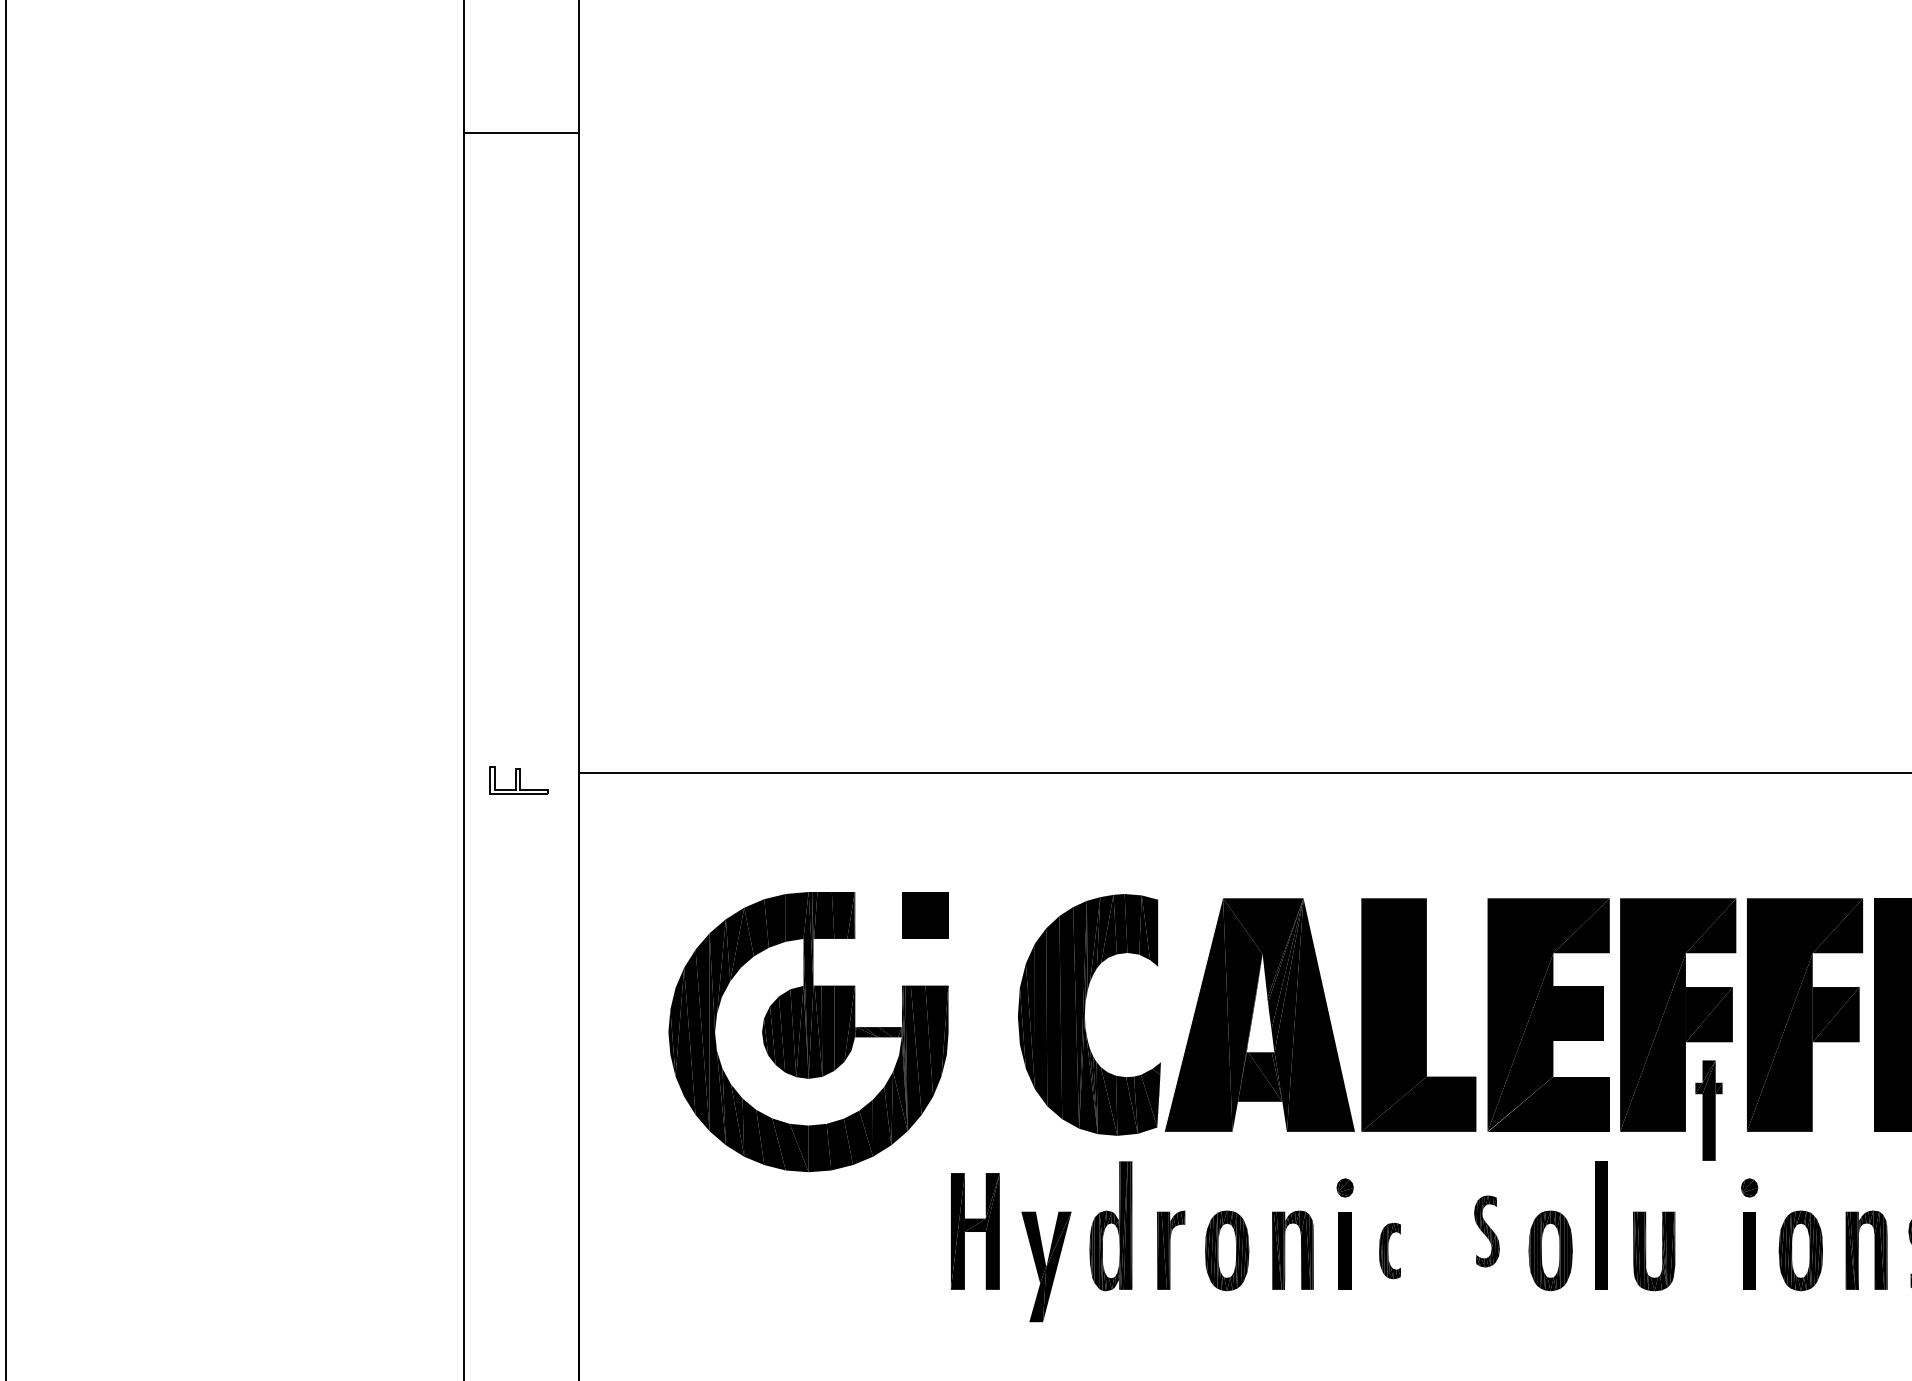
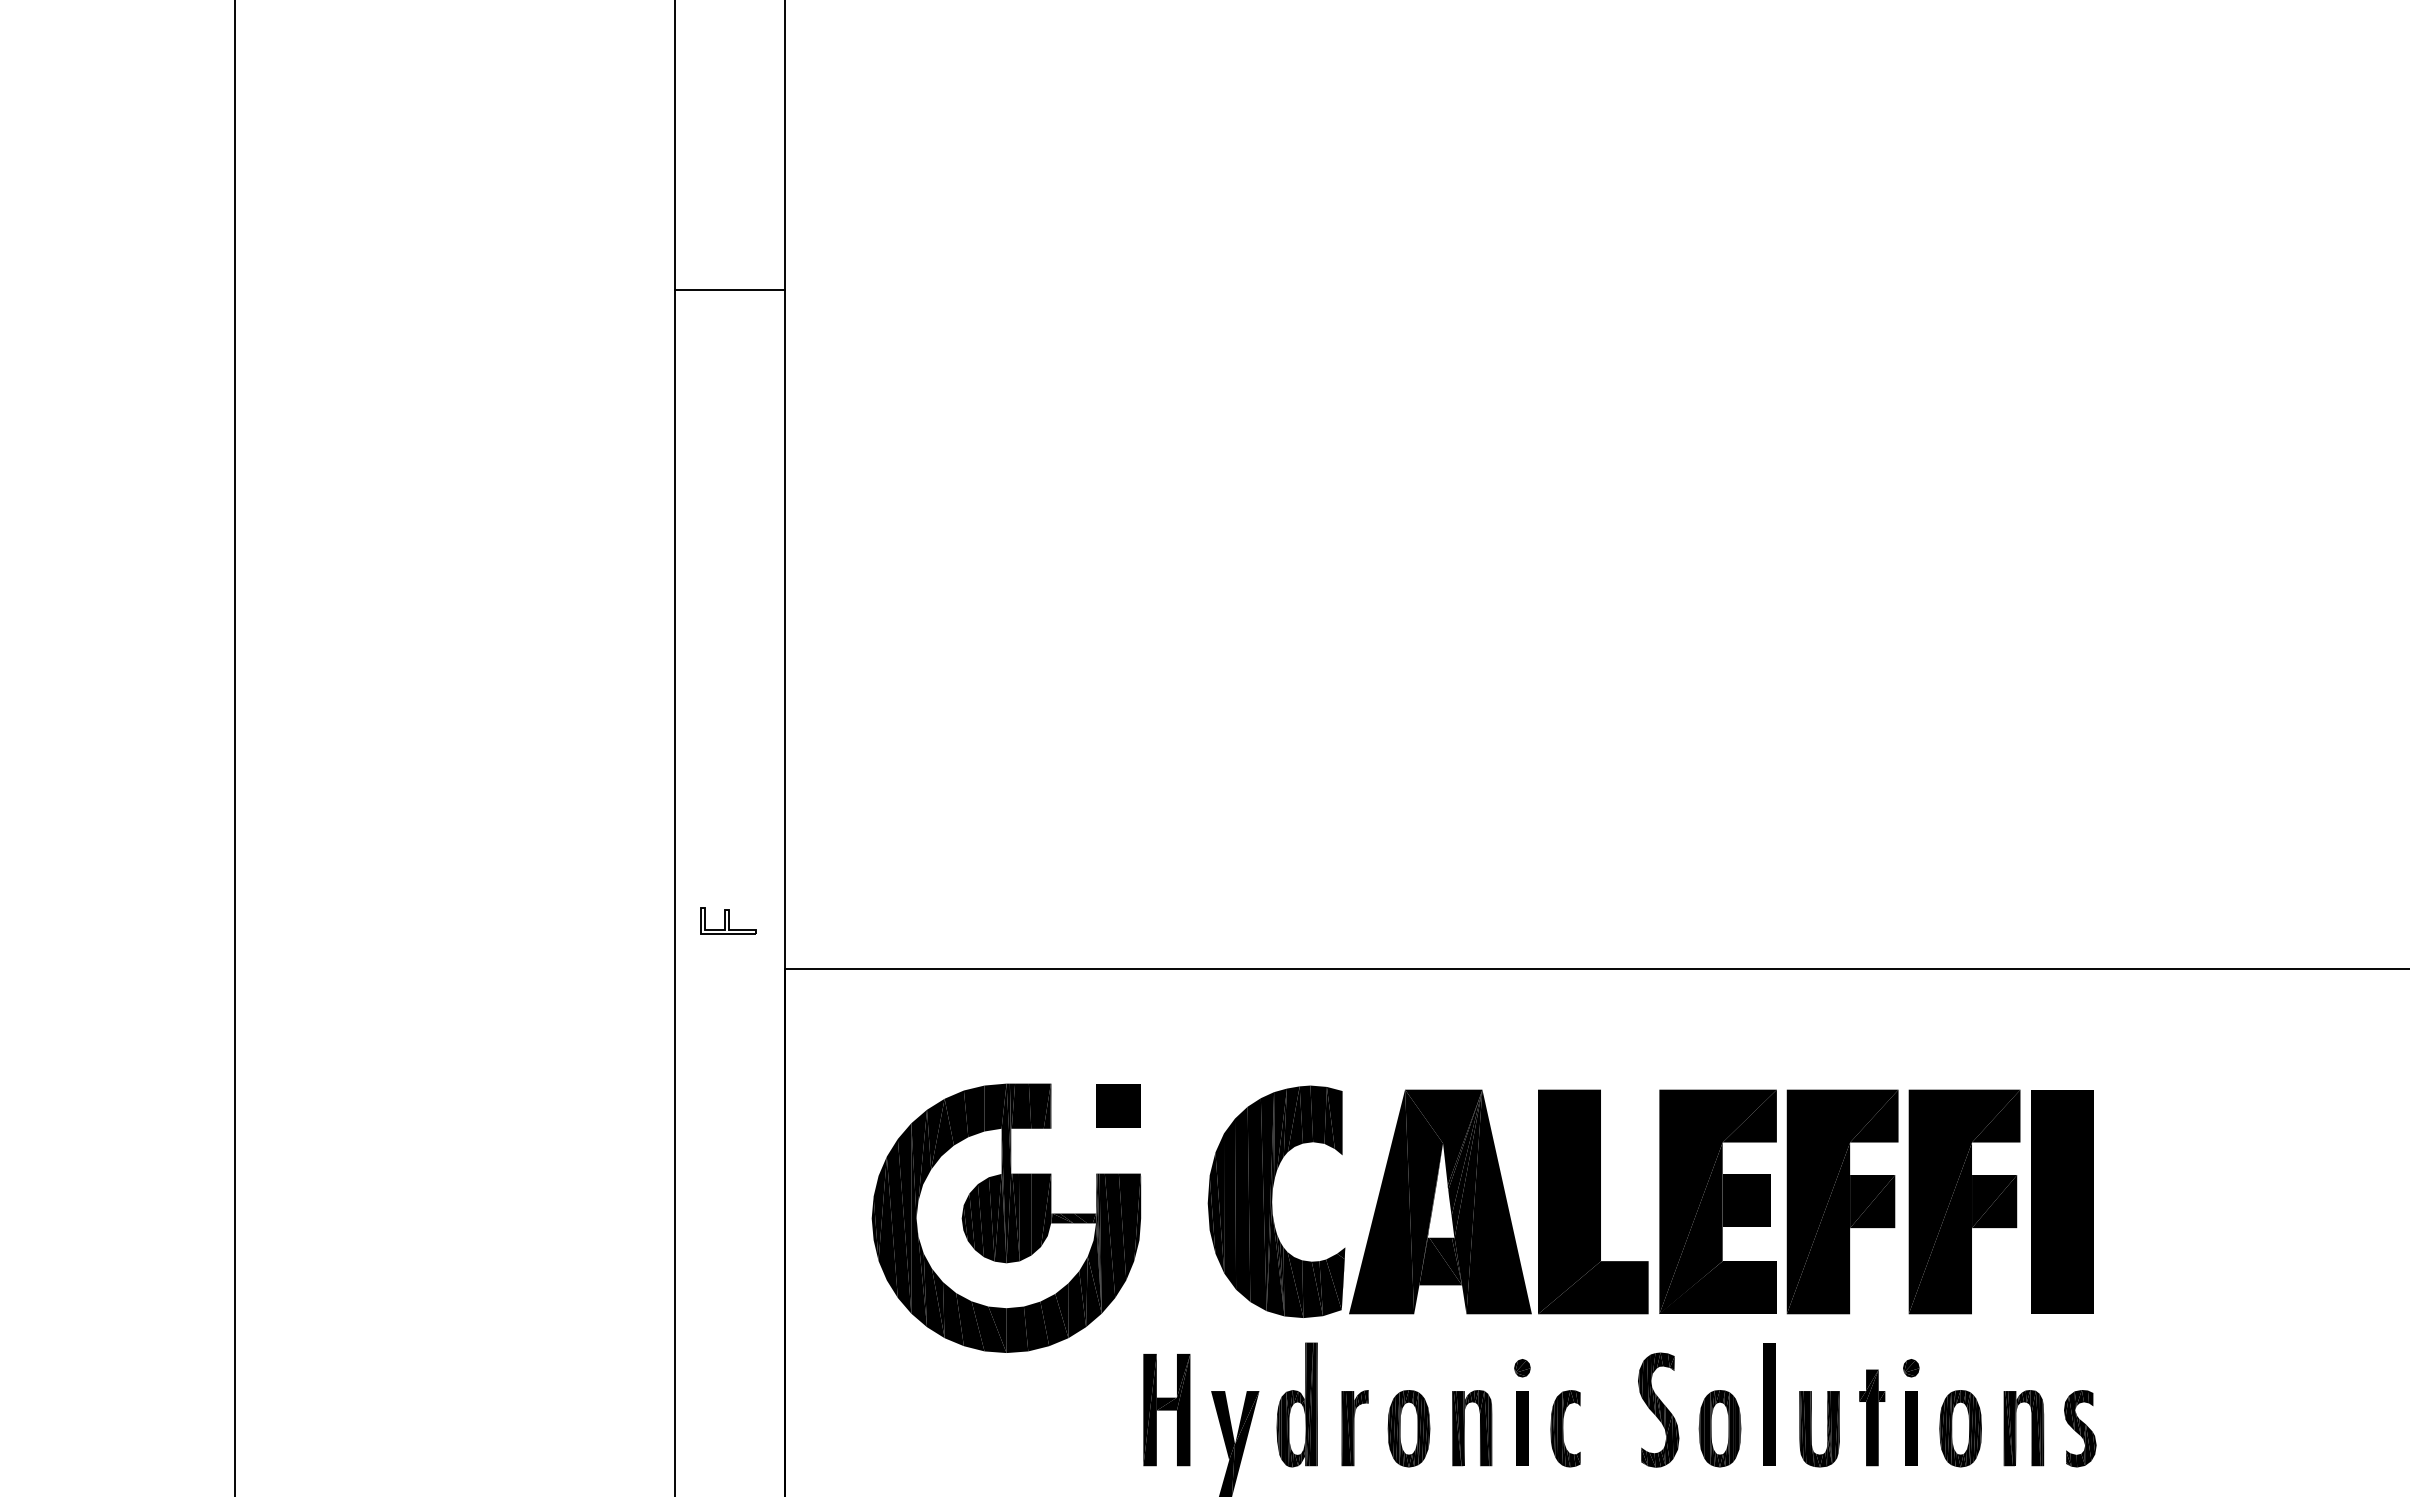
line: (521, 132) -> (730, 290), moved
part: (519, 779) -> (728, 920), moved
part: (1709, 1110) -> (1872, 1417), moved
part: (1486, 1230) -> (1658, 1409), size x1.67
part: (1389, 1250) -> (1565, 1428), size x1.43

